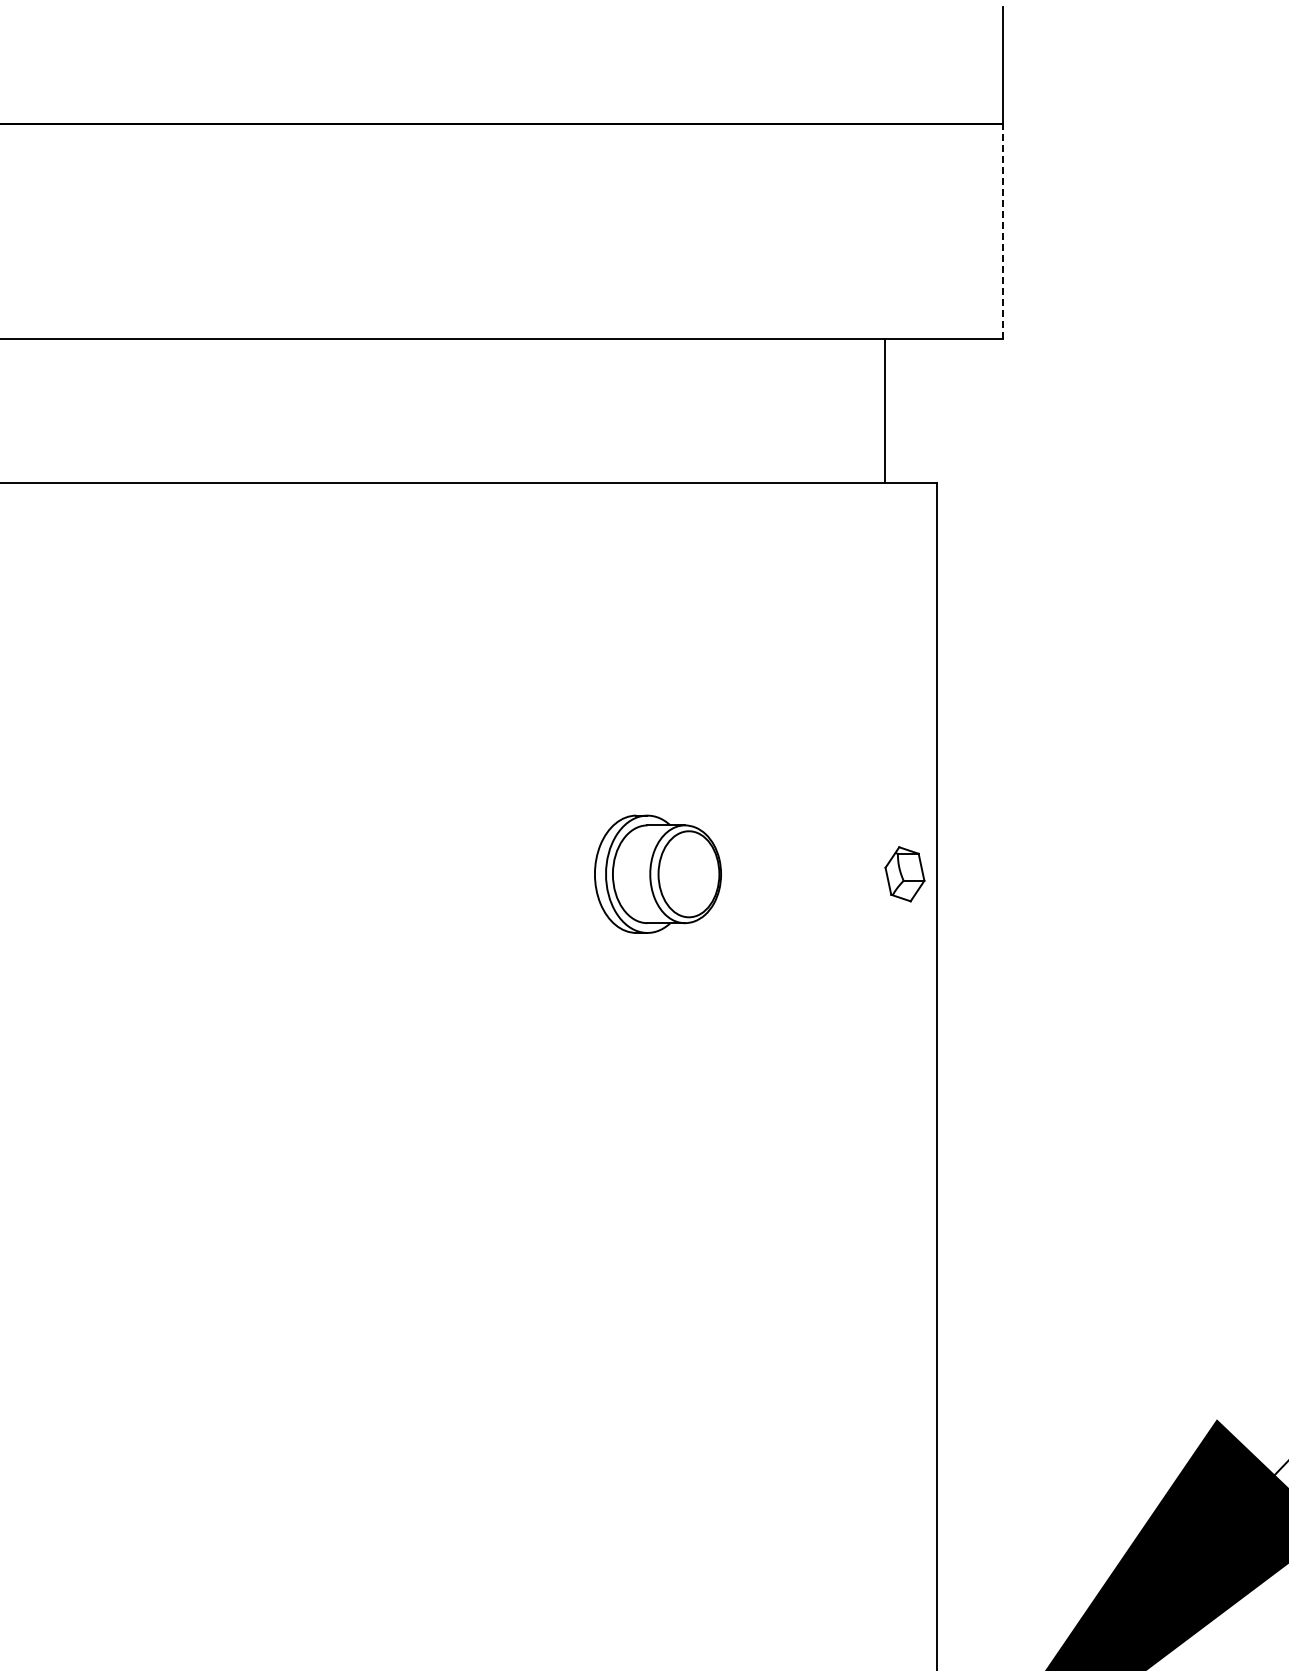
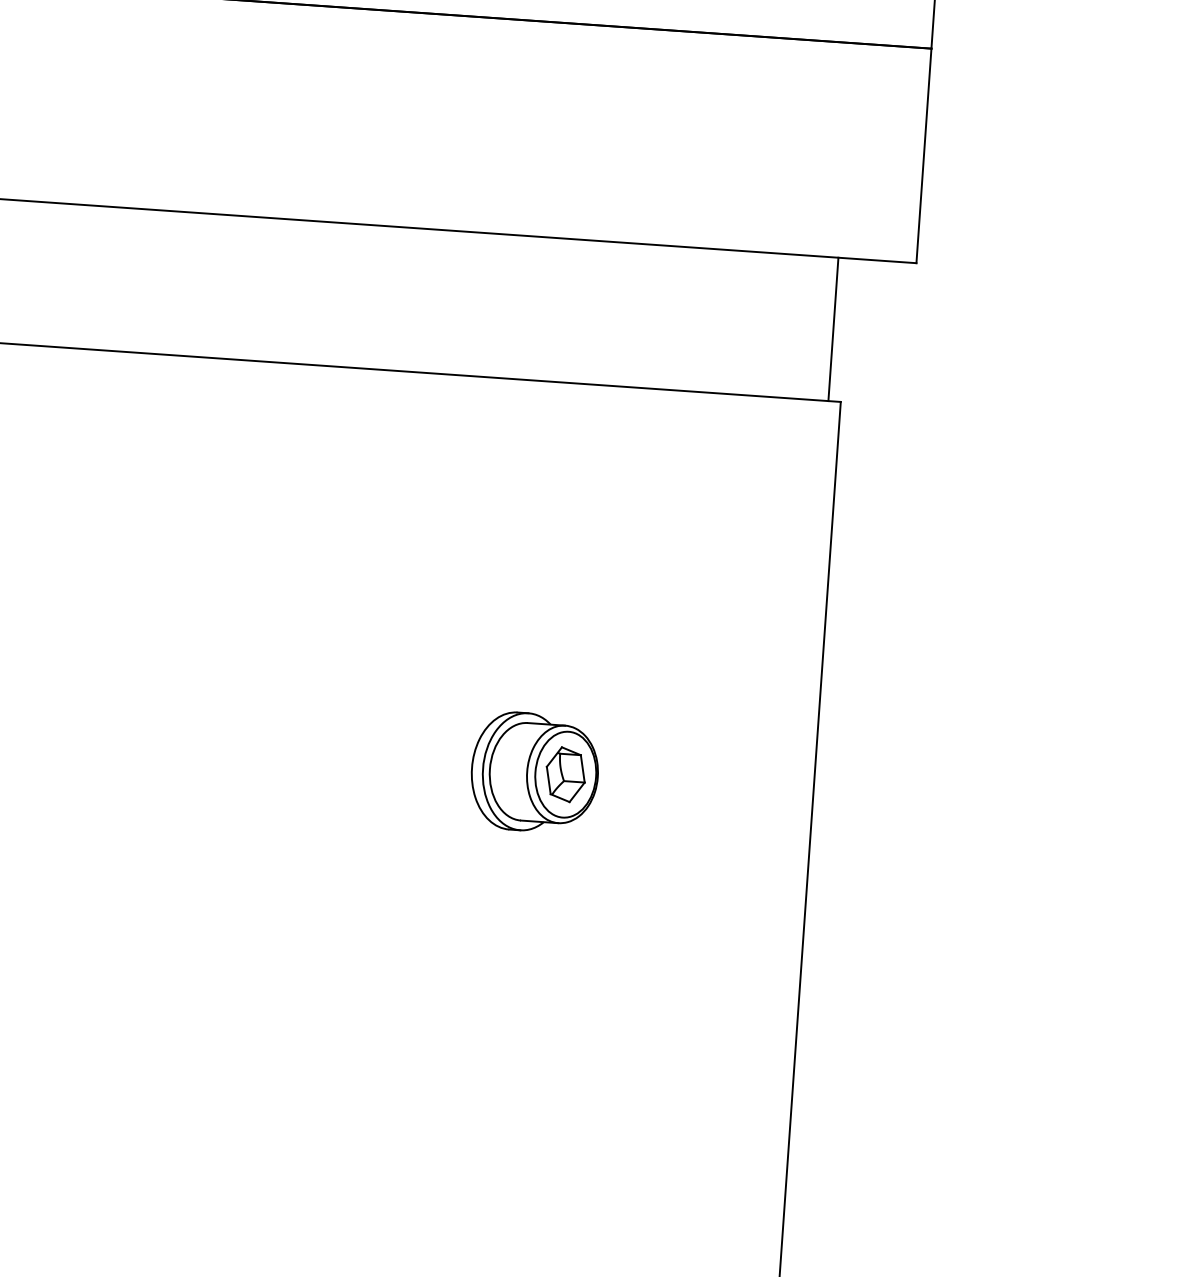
line: (1003, 231) -> (924, 155), dashed -> solid
line: (884, 411) -> (832, 329), moved
part: (904, 874) -> (565, 774), moved

